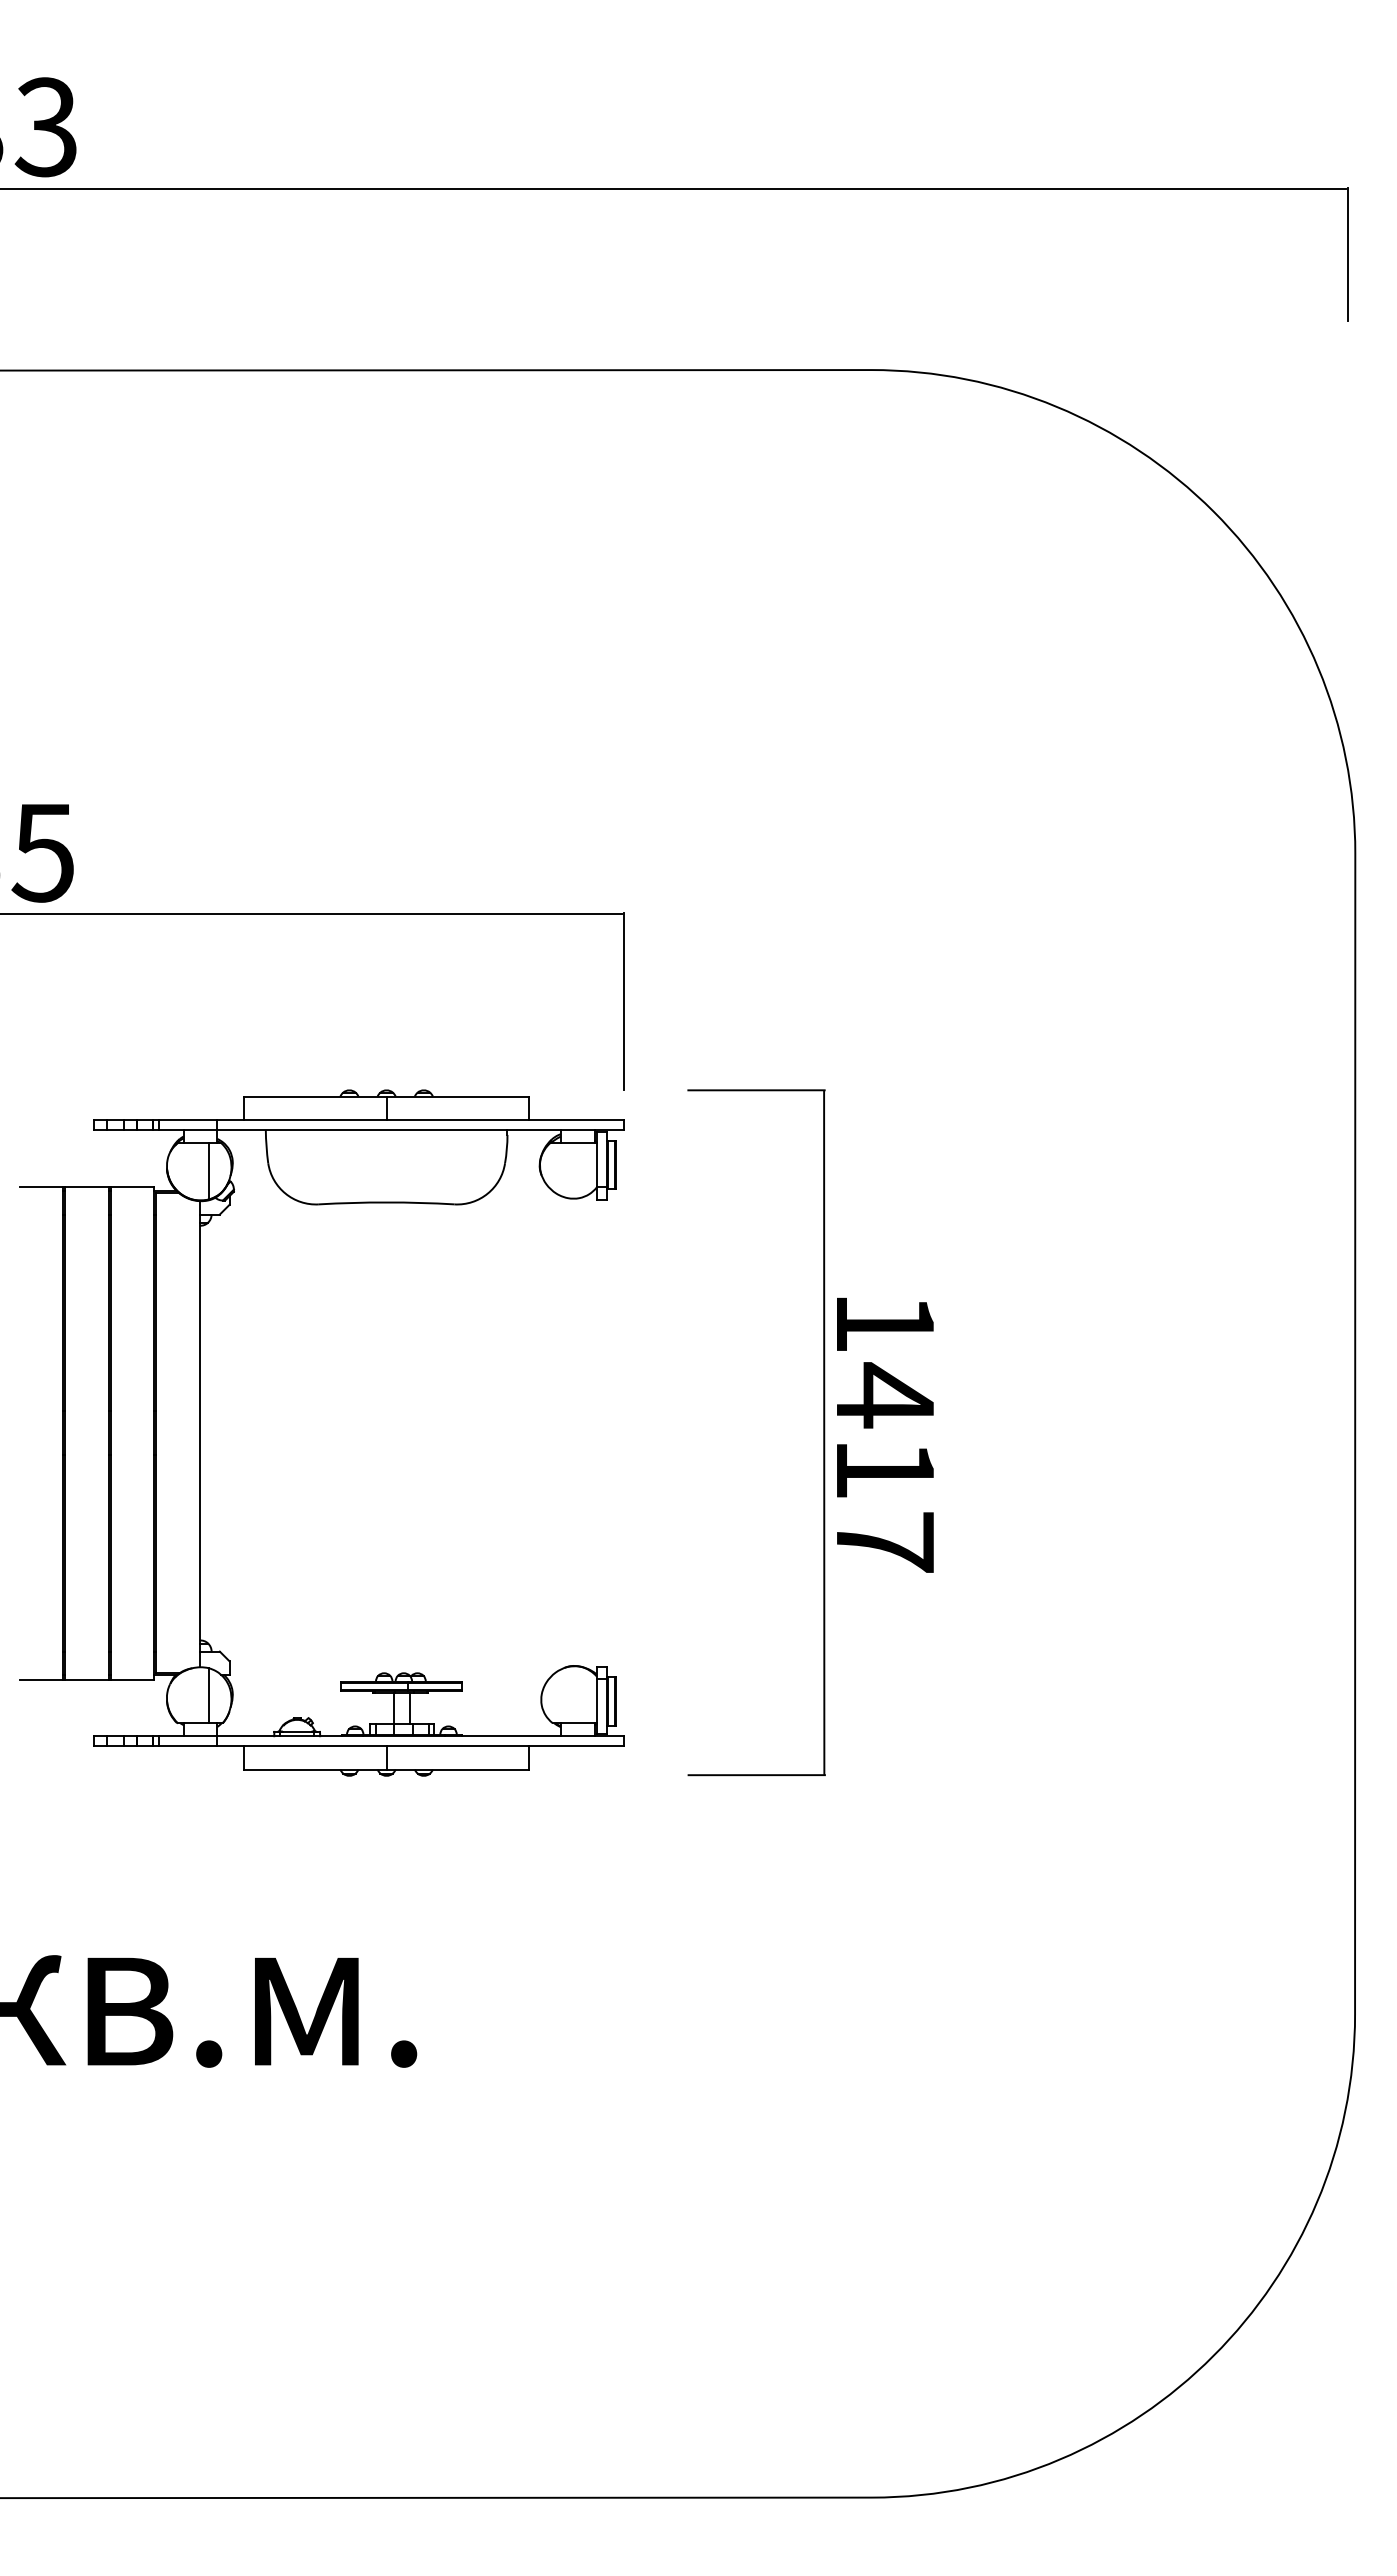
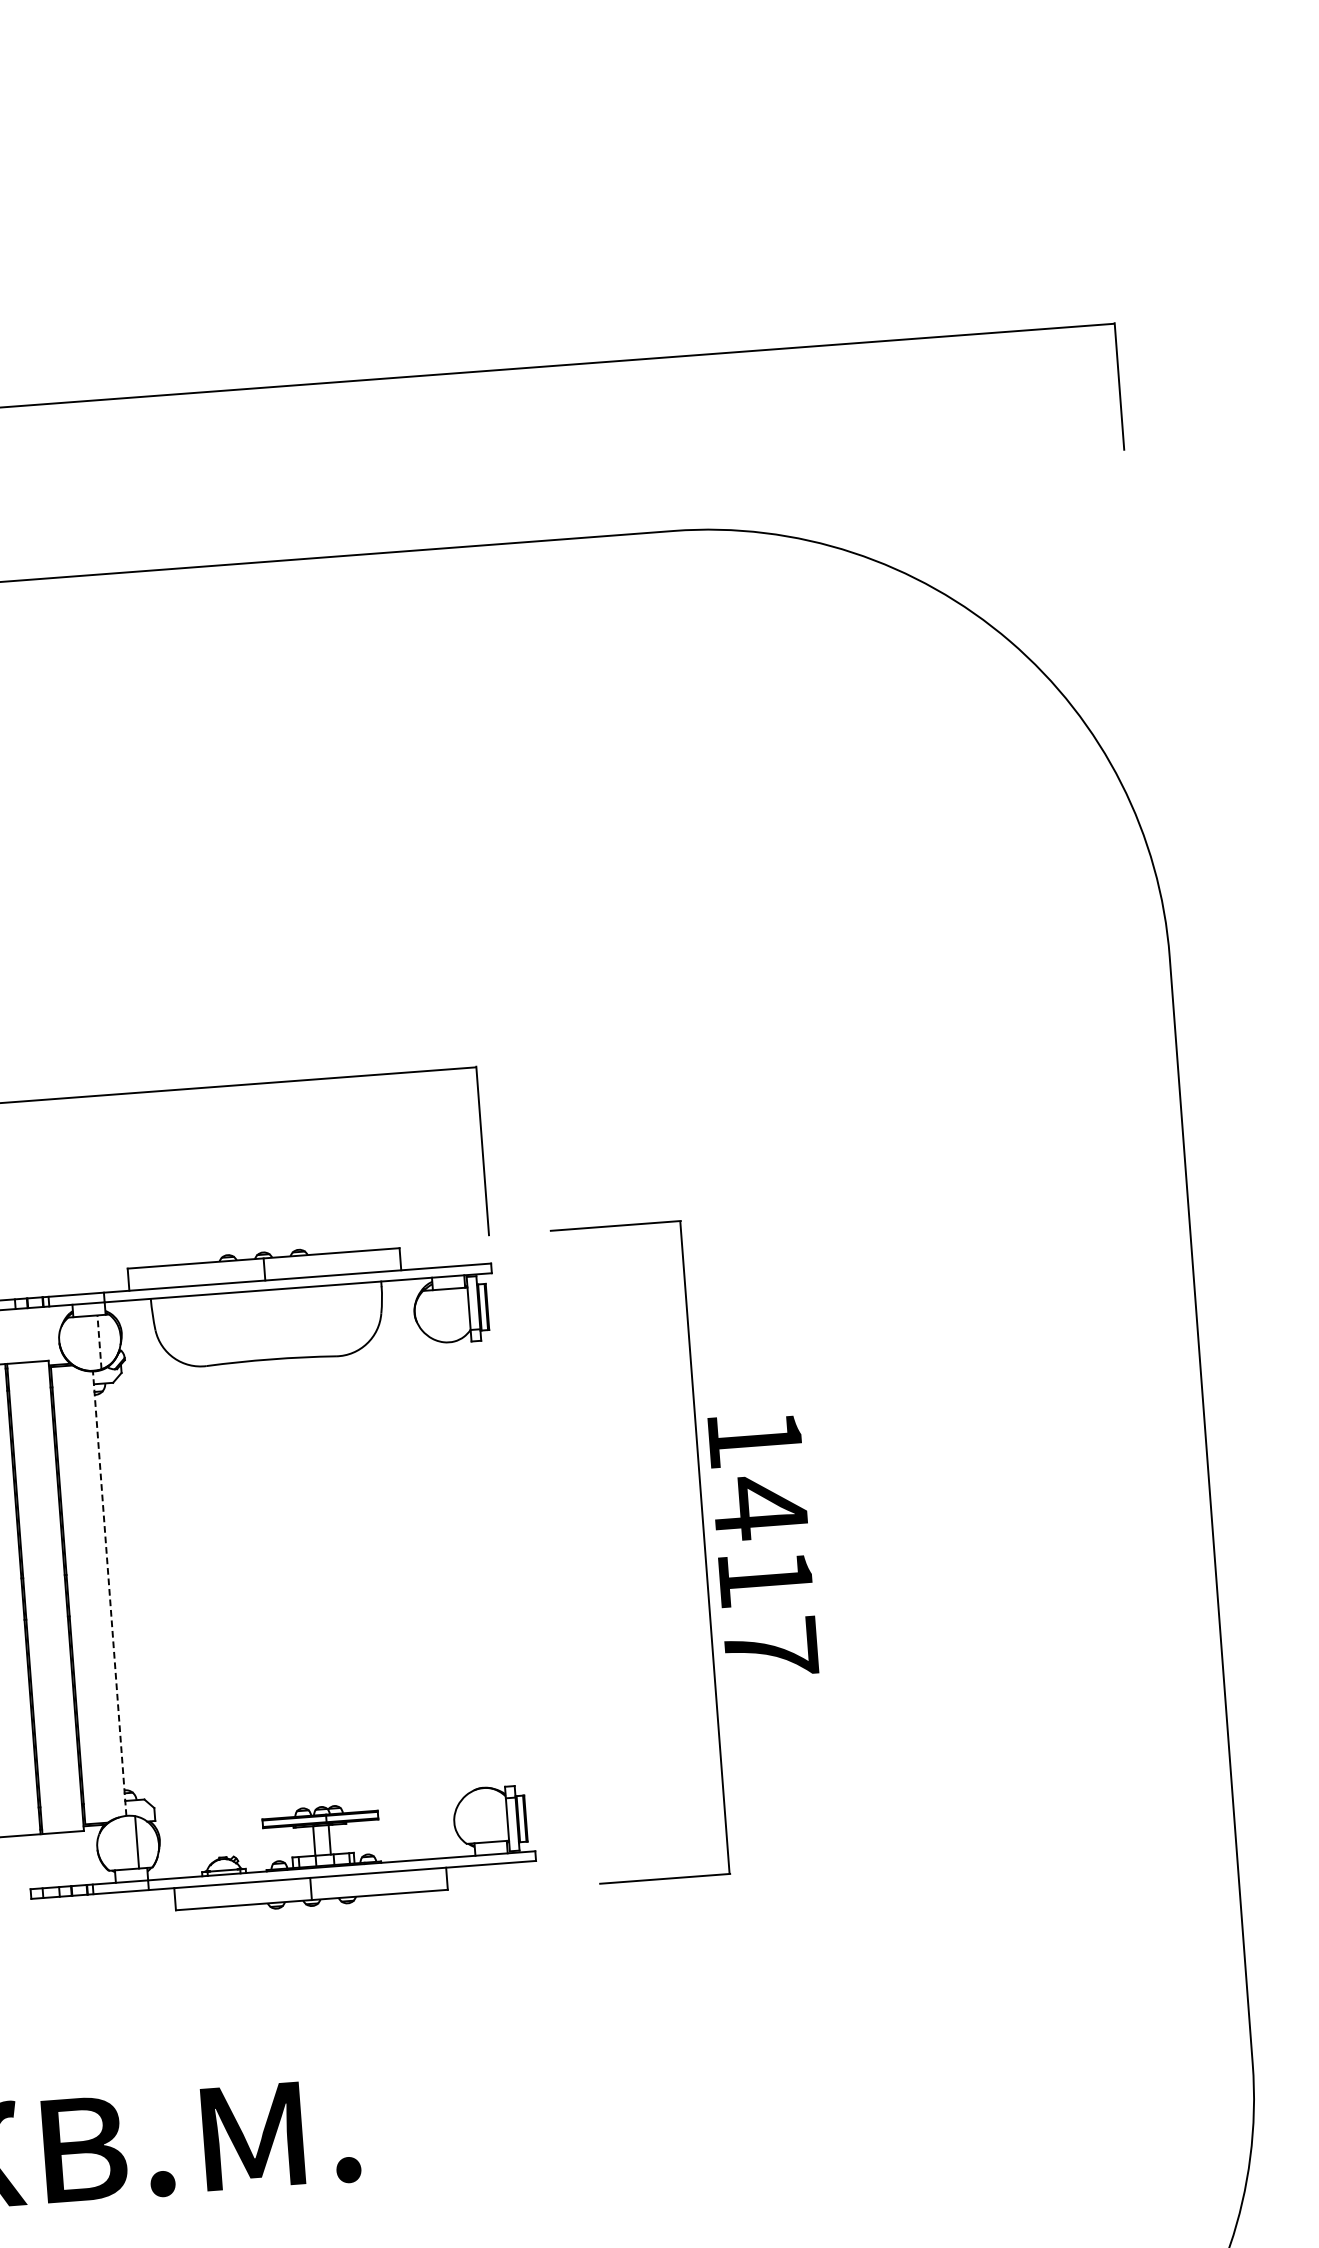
line: (208, 1170) -> (99, 1341), solid -> dashed
line: (199, 1433) -> (109, 1593), solid -> dashed

